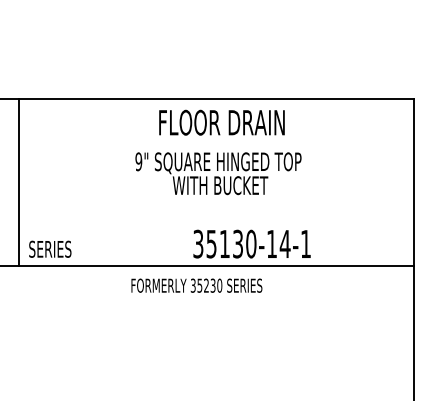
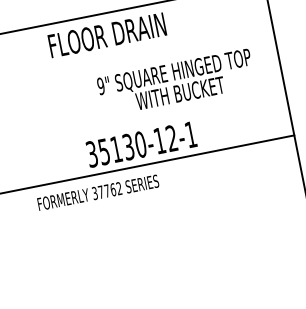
text: (221, 122) -> (106, 35), moved
text: (218, 173) -> (176, 82), moved
text: (284, 243) -> (171, 138), 35130-14-1 -> 35130-12-1
text: (209, 285) -> (109, 190), 35230 -> 37762

